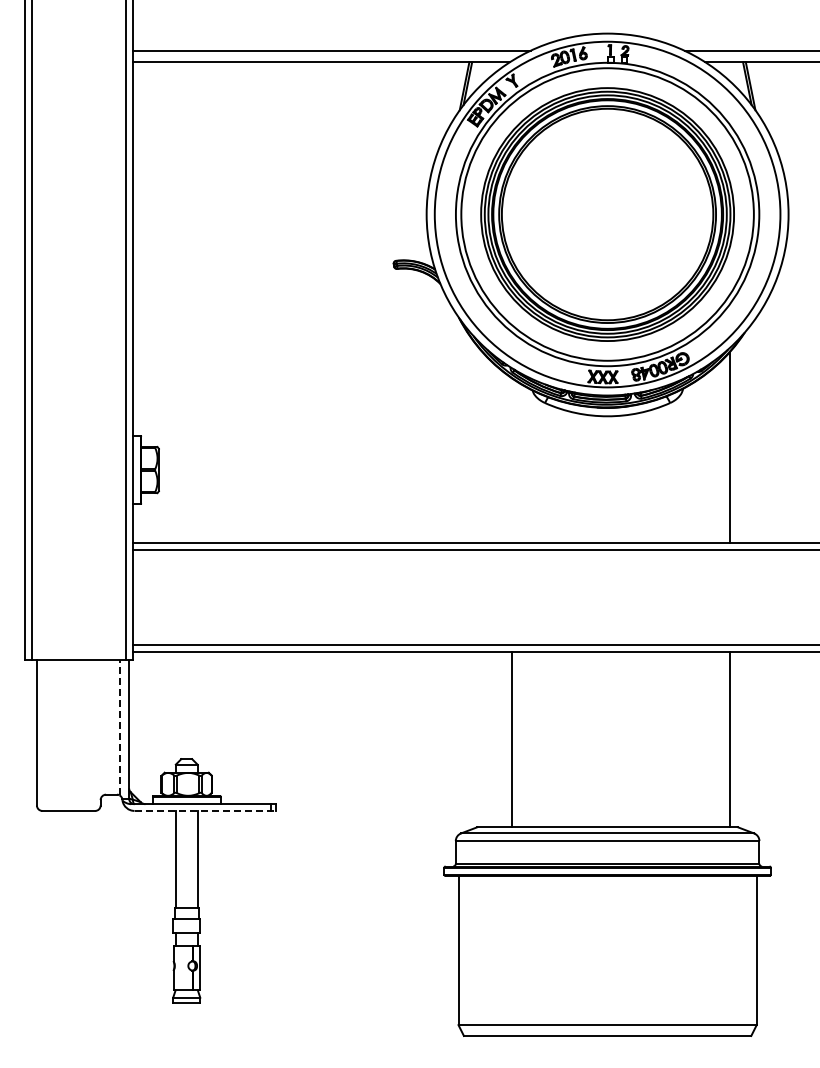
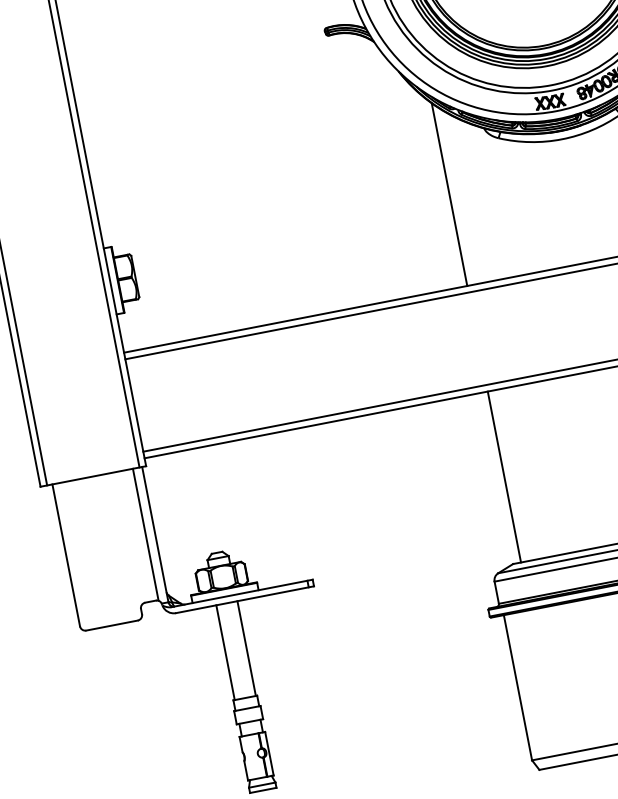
line: (485, 449) -> (449, 194), added
line: (119, 727) -> (145, 534), dashed -> solid
line: (511, 739) -> (504, 477), moved
line: (205, 810) -> (245, 599), dashed -> solid

